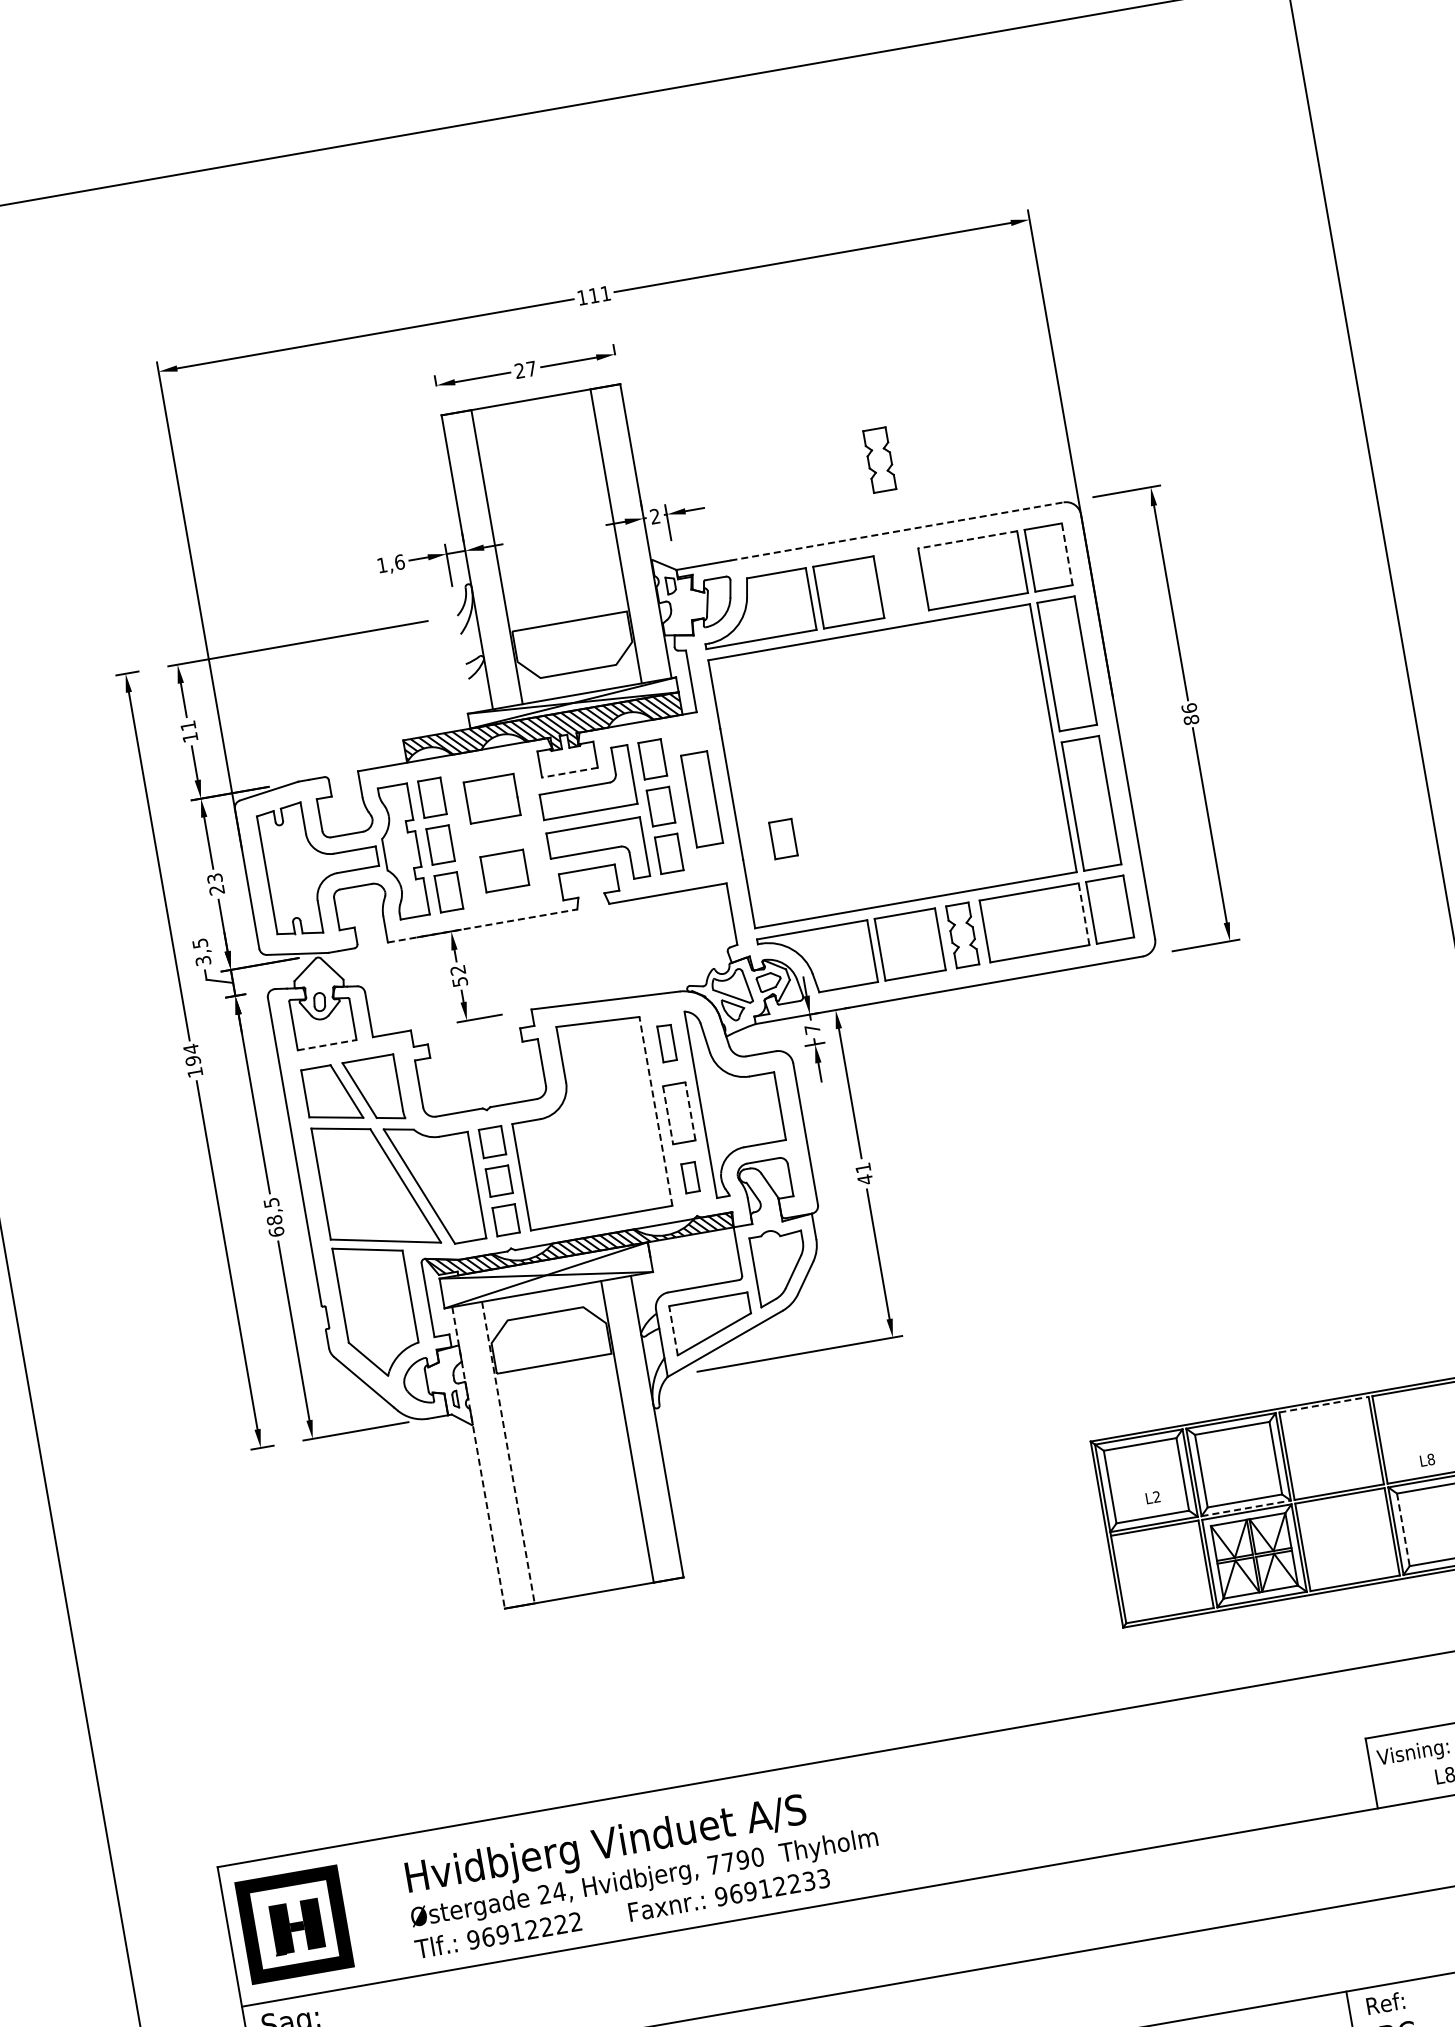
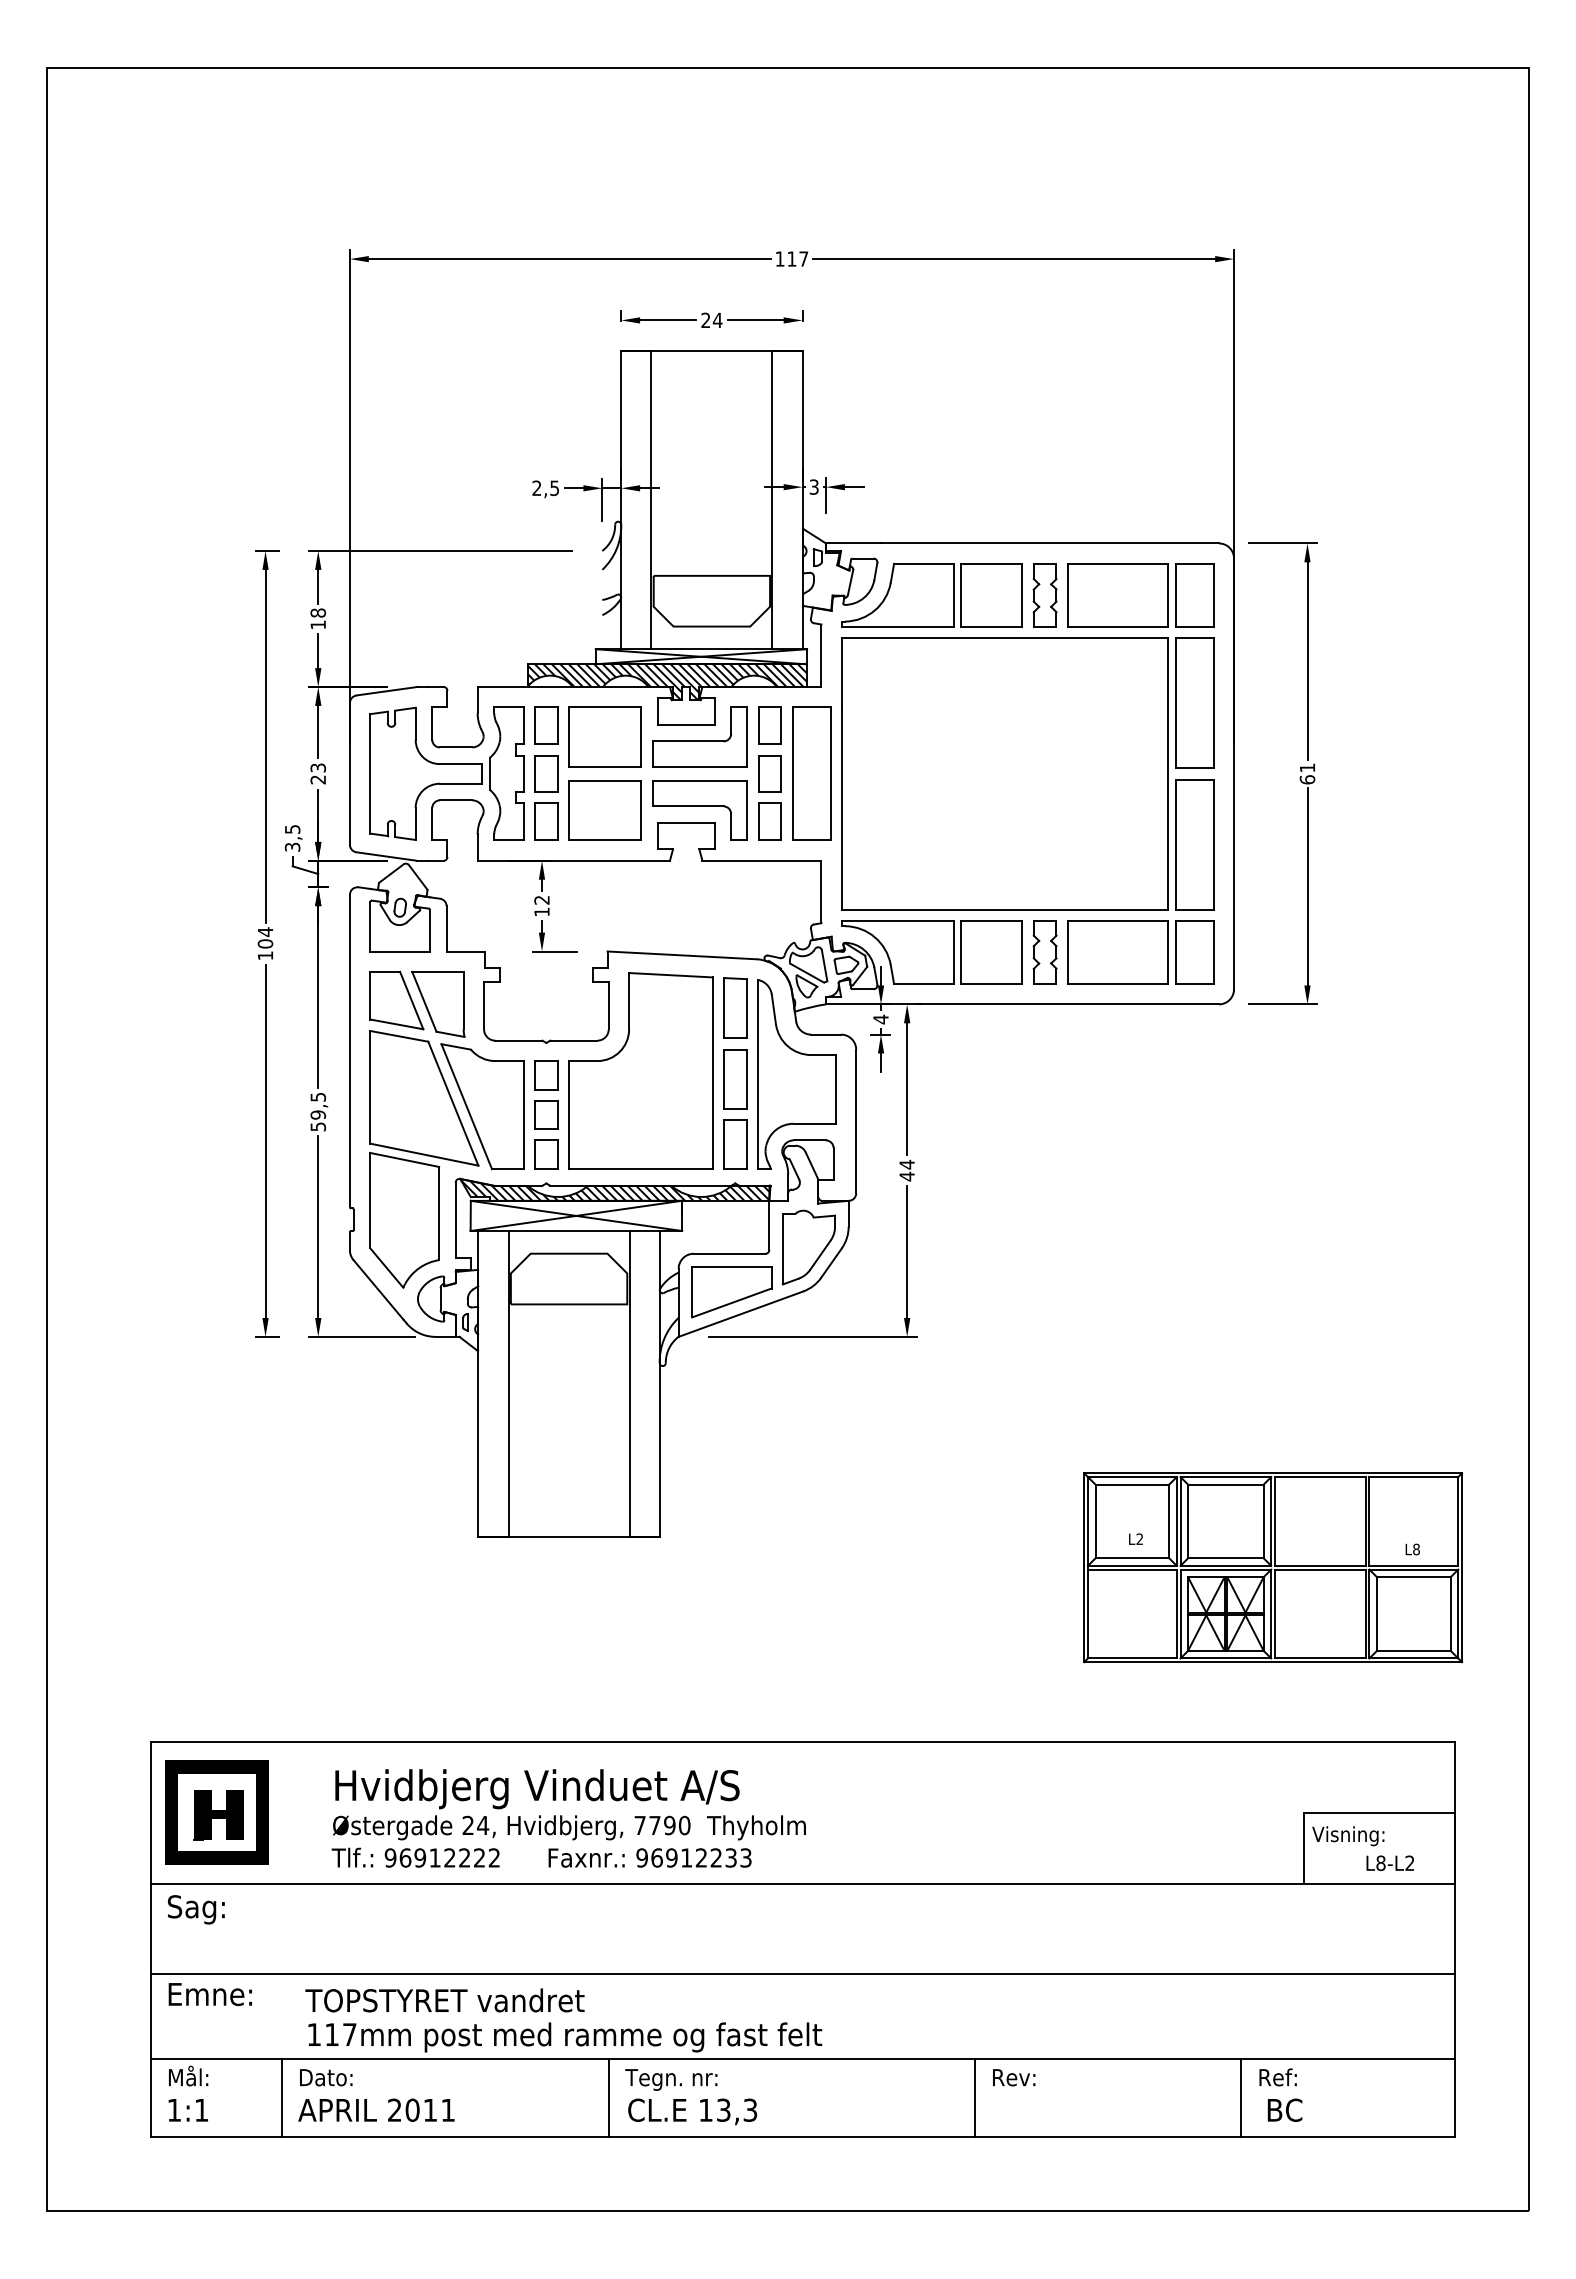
text: (605, 293) -> (803, 258), 111 -> 117
text: (531, 368) -> (717, 319), 27 -> 24
part: (879, 460) -> (1044, 595), moved
text: (654, 517) -> (813, 487), 2 -> 3
line: (897, 531) -> (1050, 543), dashed -> solid
line: (967, 539) -> (1117, 563), dashed -> solid
line: (1067, 553) -> (1213, 594), dashed -> solid
text: (390, 564) -> (545, 488), 1,6 -> 2,5
text: (1190, 713) -> (1307, 773), 86 -> 61
text: (188, 725) -> (318, 612), 11 -> 18
line: (569, 772) -> (685, 724), dashed -> solid
part: (491, 798) -> (604, 736), size x1.43
part: (701, 799) -> (811, 773), size x1.43
part: (782, 838) -> (884, 826), removed
part: (504, 871) -> (604, 810), size x1.67
line: (1084, 914) -> (1168, 952), dashed -> solid
line: (483, 925) -> (574, 860), dashed -> solid
text: (459, 981) -> (541, 911), 52 -> 12
text: (812, 1029) -> (880, 1019), 7 -> 4
part: (667, 1042) -> (735, 1007), size x1.67
line: (327, 1045) -> (400, 951), dashed -> solid
text: (193, 1060) -> (265, 943), 194 -> 104
line: (690, 1110) -> (746, 1078), dashed -> solid
line: (655, 1111) -> (712, 1073), dashed -> solid
line: (667, 1115) -> (723, 1079), dashed -> solid
text: (862, 1167) -> (906, 1164), 41 -> 44
part: (690, 1177) -> (735, 1144), size x1.67
text: (274, 1225) -> (317, 1120), 68,5 -> 59,5
line: (673, 1329) -> (692, 1291), dashed -> solid
line: (1324, 1405) -> (1320, 1477), dashed -> solid
line: (508, 1453) -> (508, 1384), dashed -> solid
line: (478, 1458) -> (478, 1384), dashed -> solid
line: (1246, 1507) -> (1226, 1565), dashed -> solid
line: (1403, 1530) -> (1377, 1614), dashed -> solid

